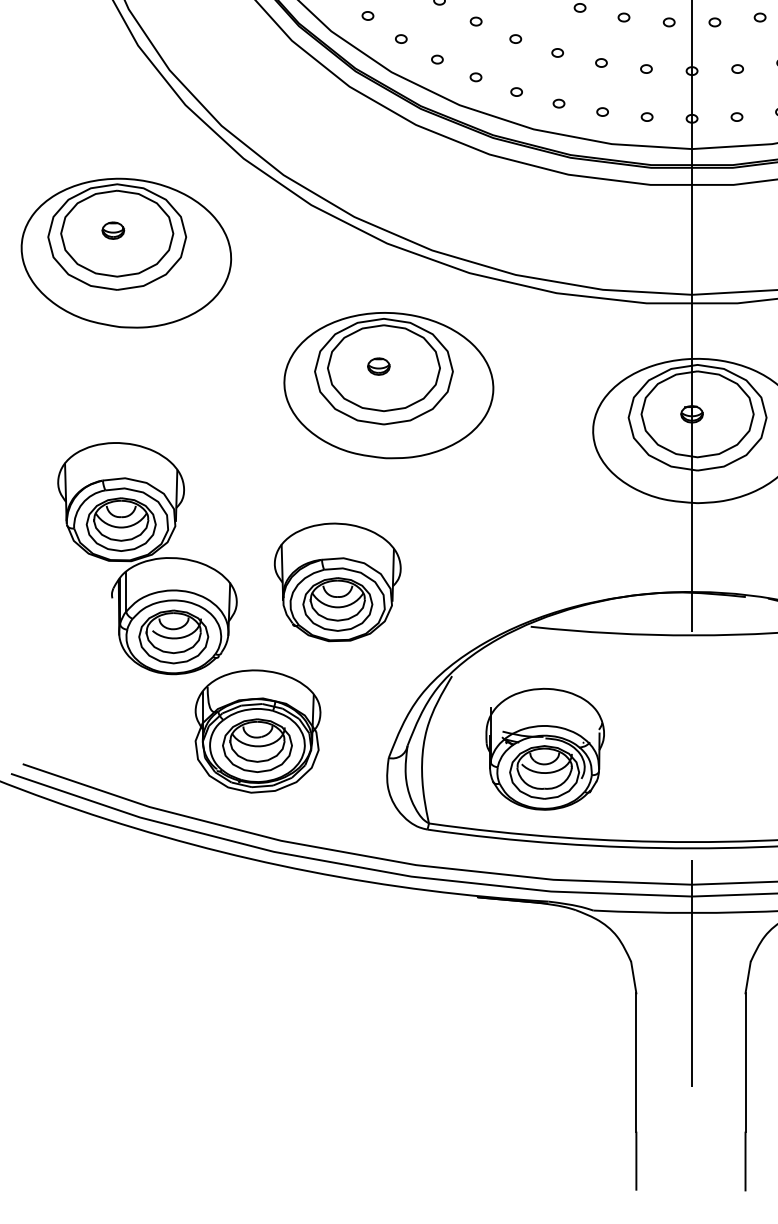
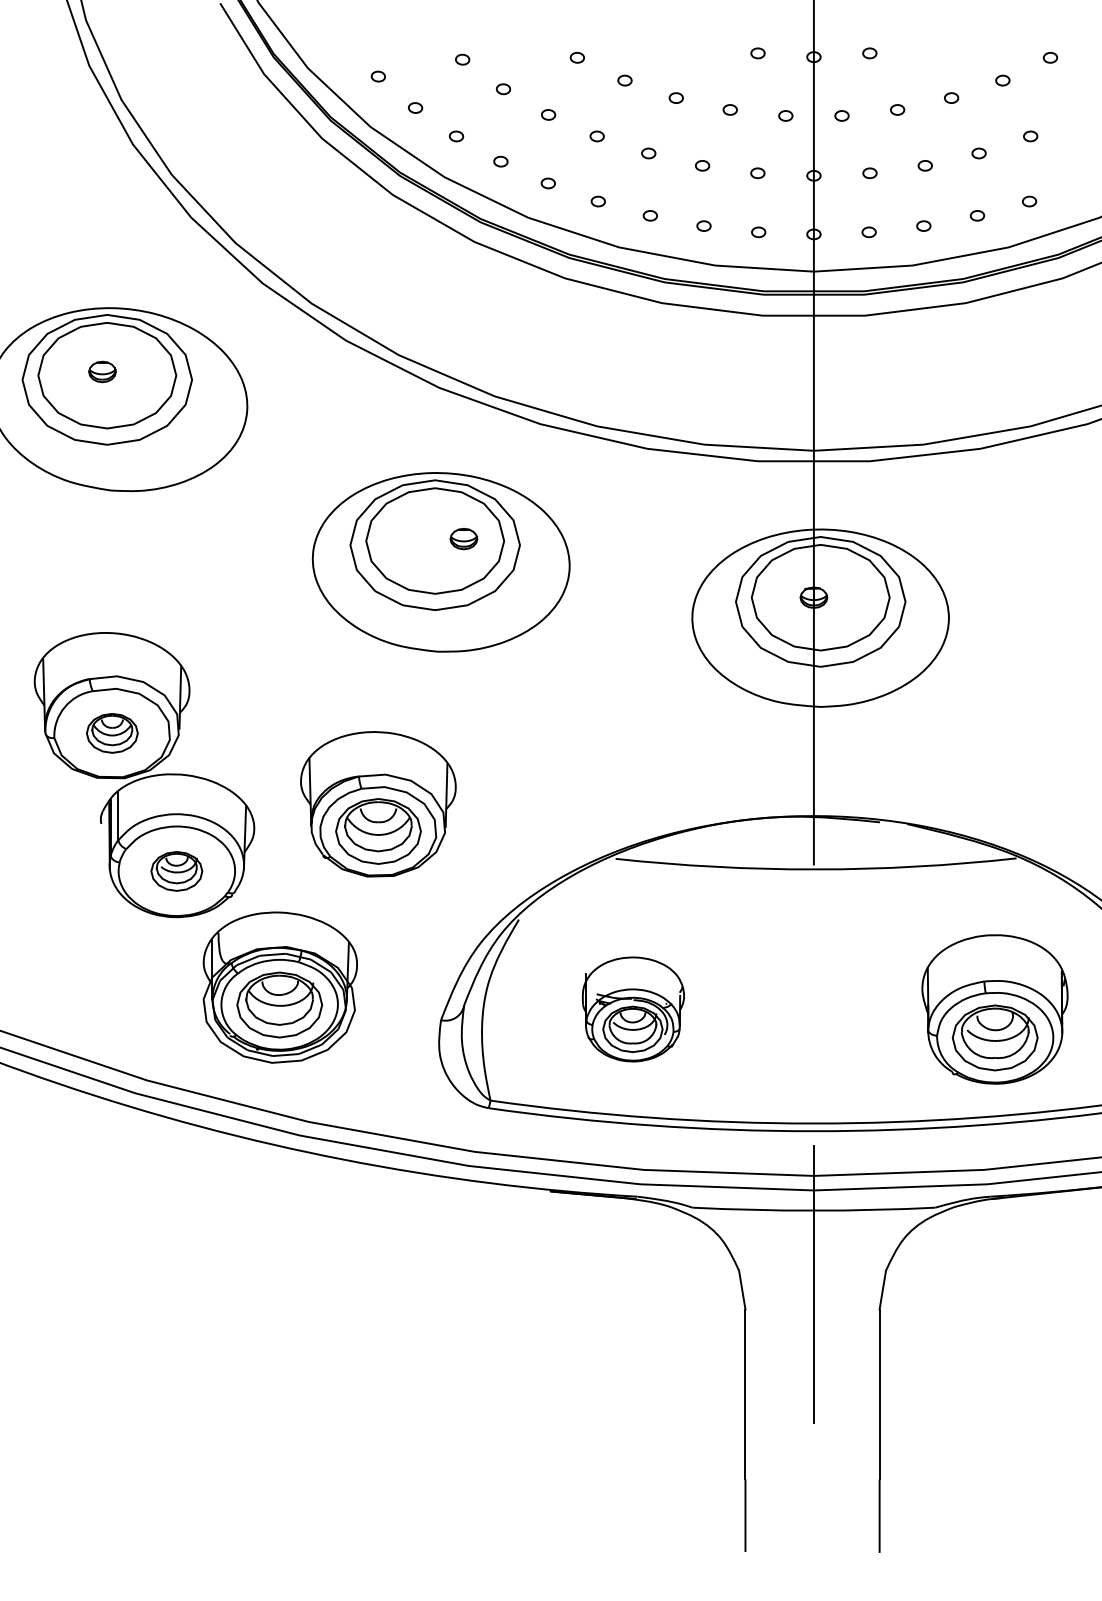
part: (378, 366) -> (463, 539), moved
part: (121, 524) -> (112, 733), size x0.6
part: (173, 637) -> (176, 871), size x0.6
part: (545, 749) -> (633, 1009), size x0.7

